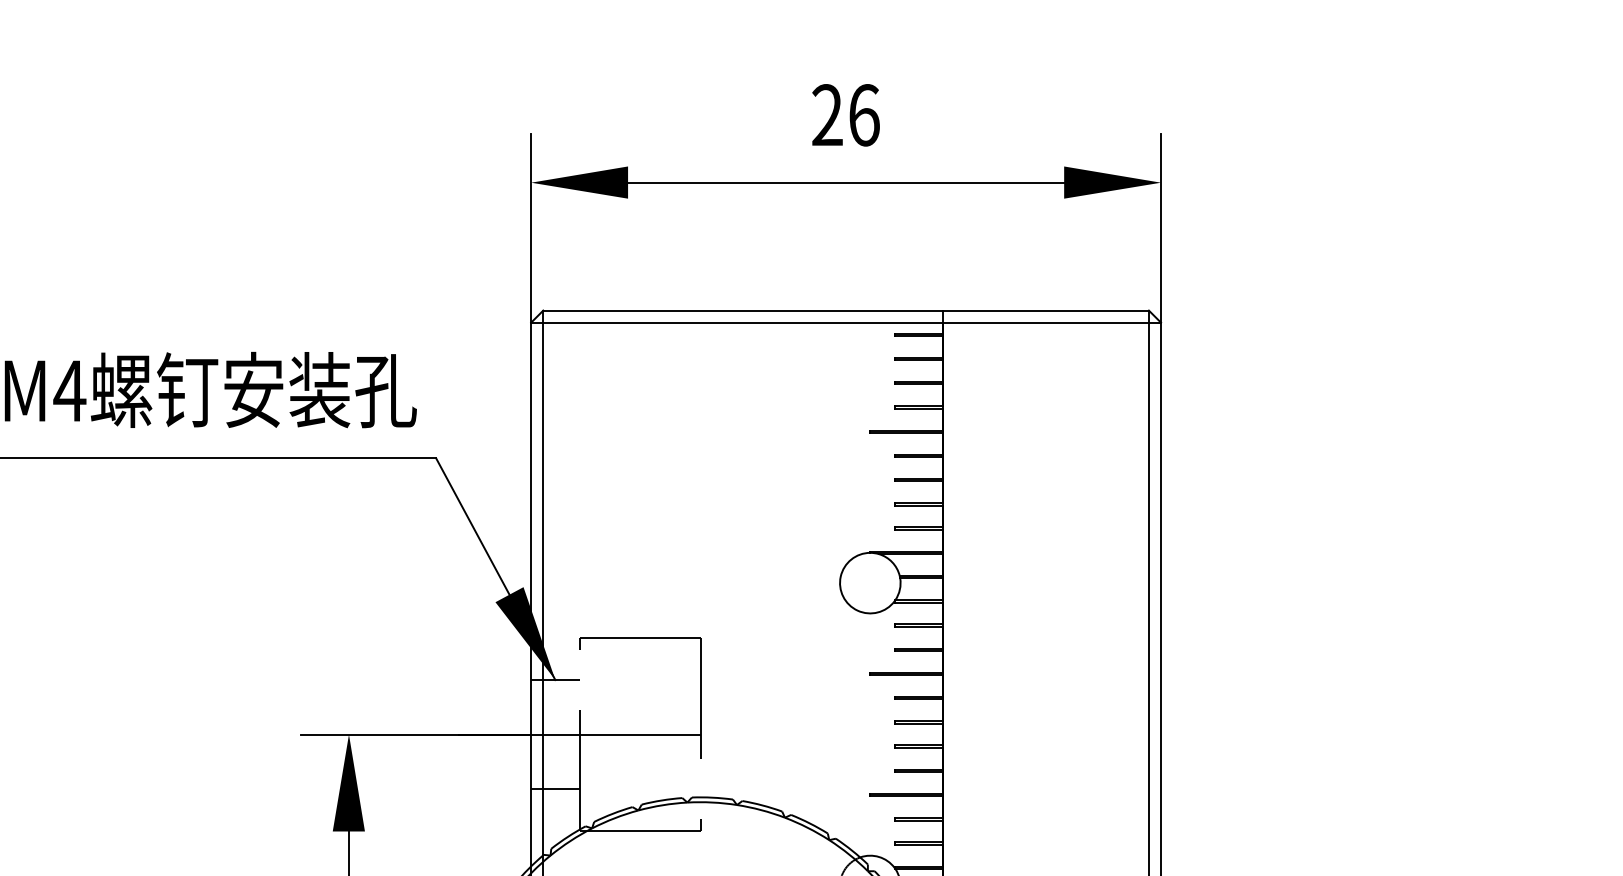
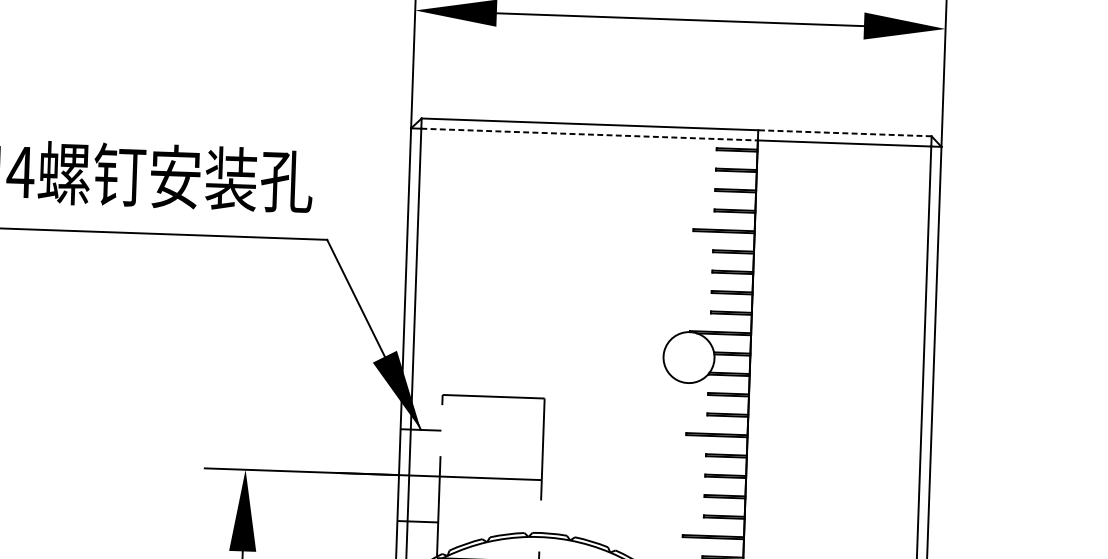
line: (1045, 310) -> (844, 133), solid -> dashed
line: (743, 322) -> (589, 134), solid -> dashed

